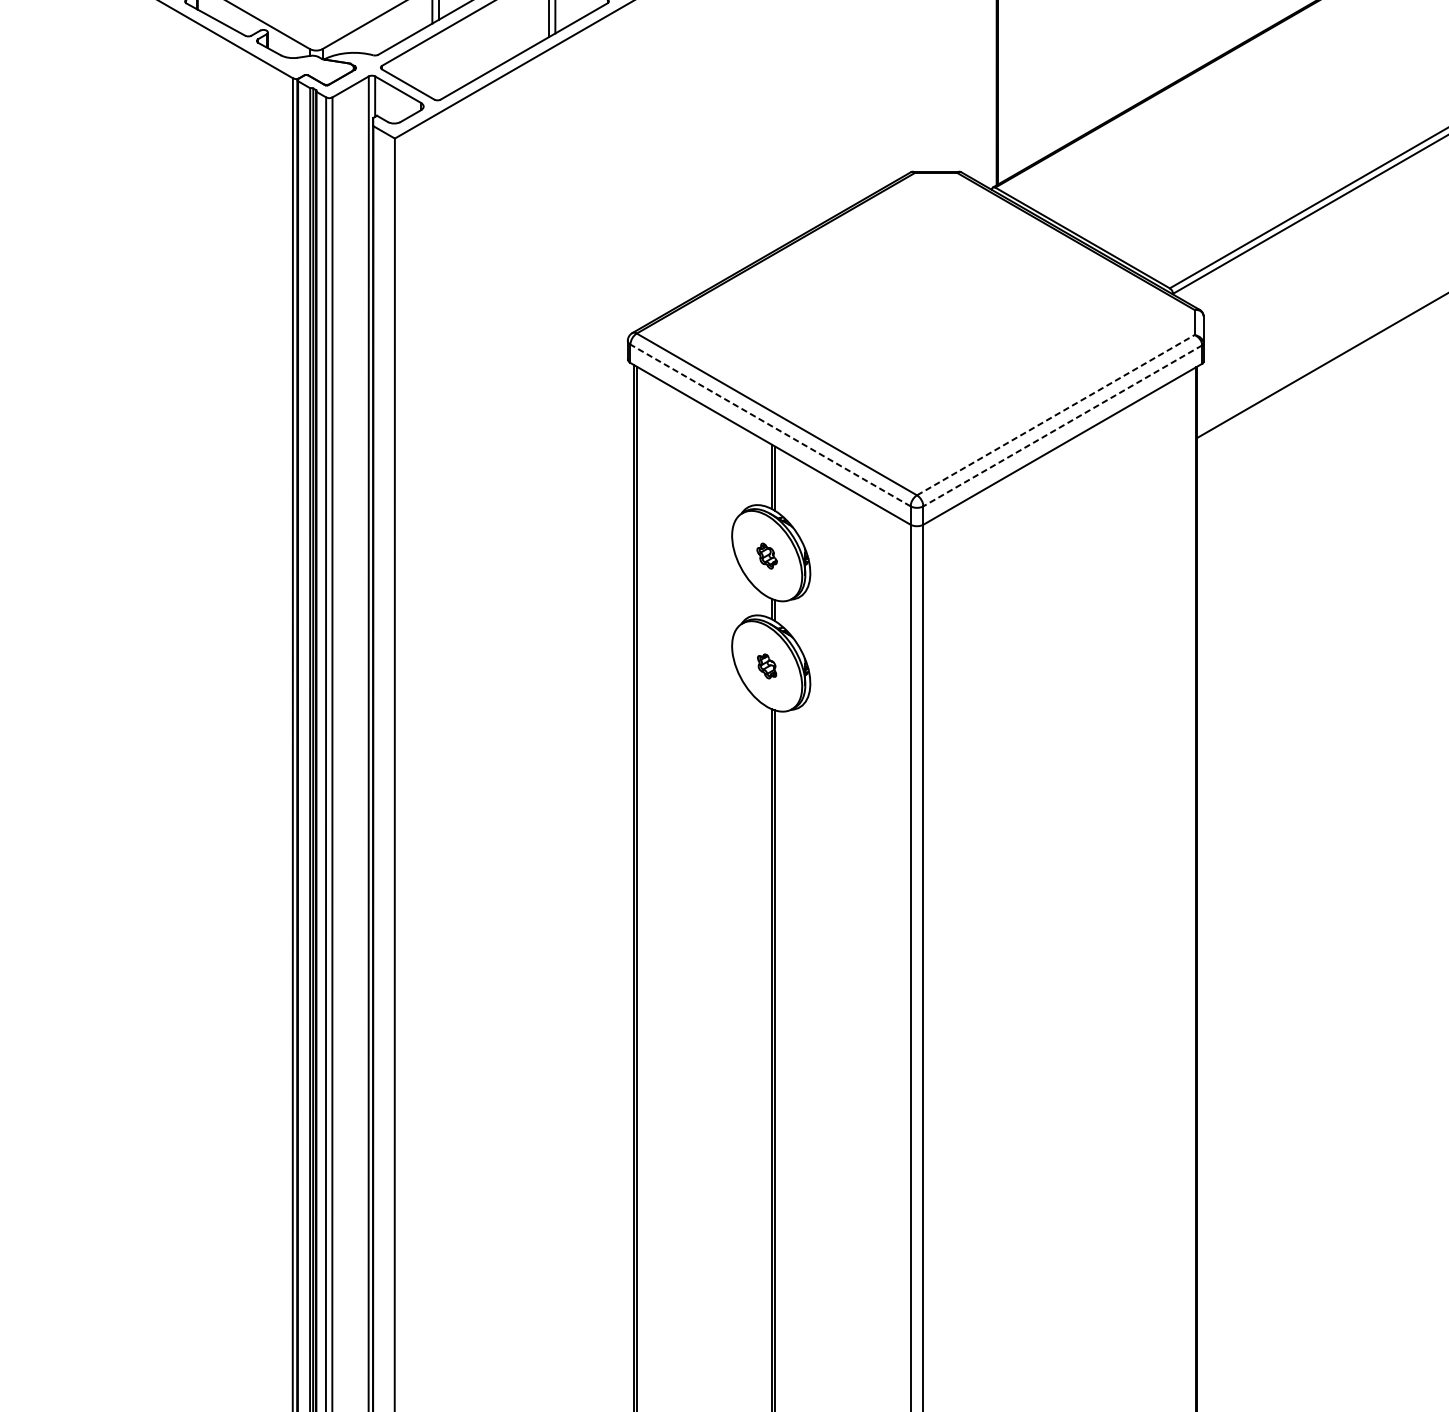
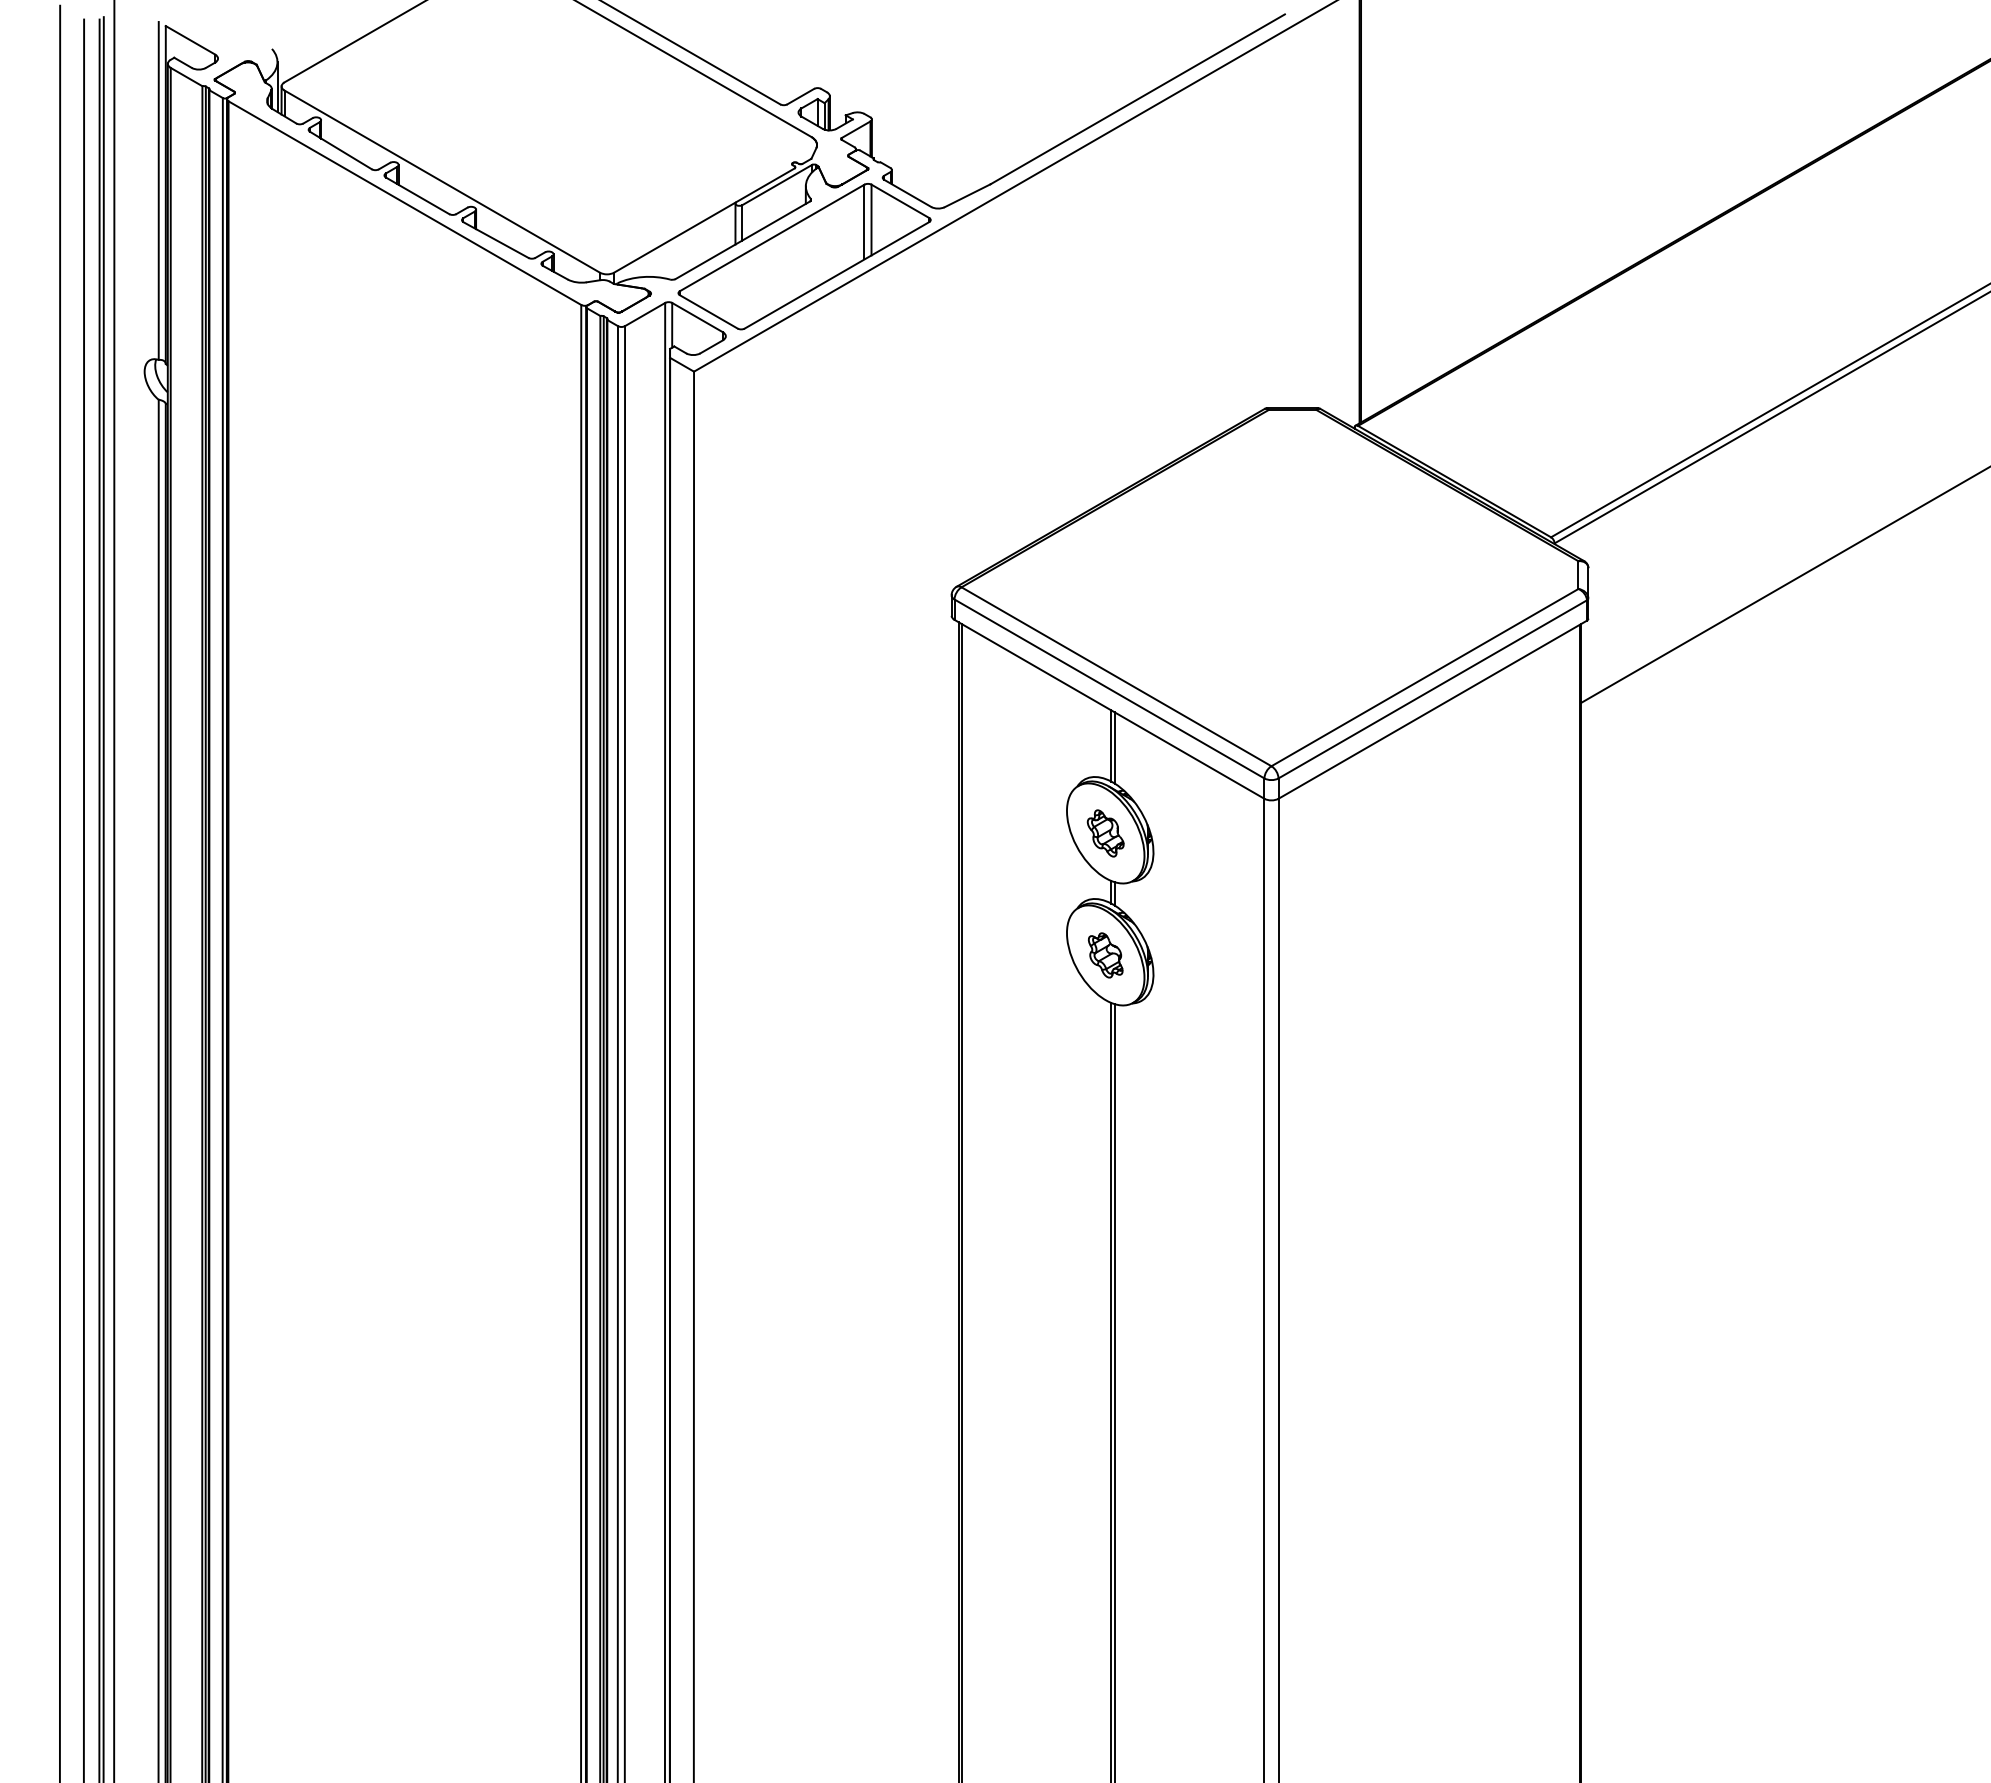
line: (1056, 415) -> (1425, 677), dashed -> solid
line: (770, 425) -> (1109, 688), dashed -> solid
line: (1062, 425) -> (1432, 689), dashed -> solid
part: (766, 556) -> (1105, 833), size x1.67
part: (766, 666) -> (1105, 955), size x1.67

